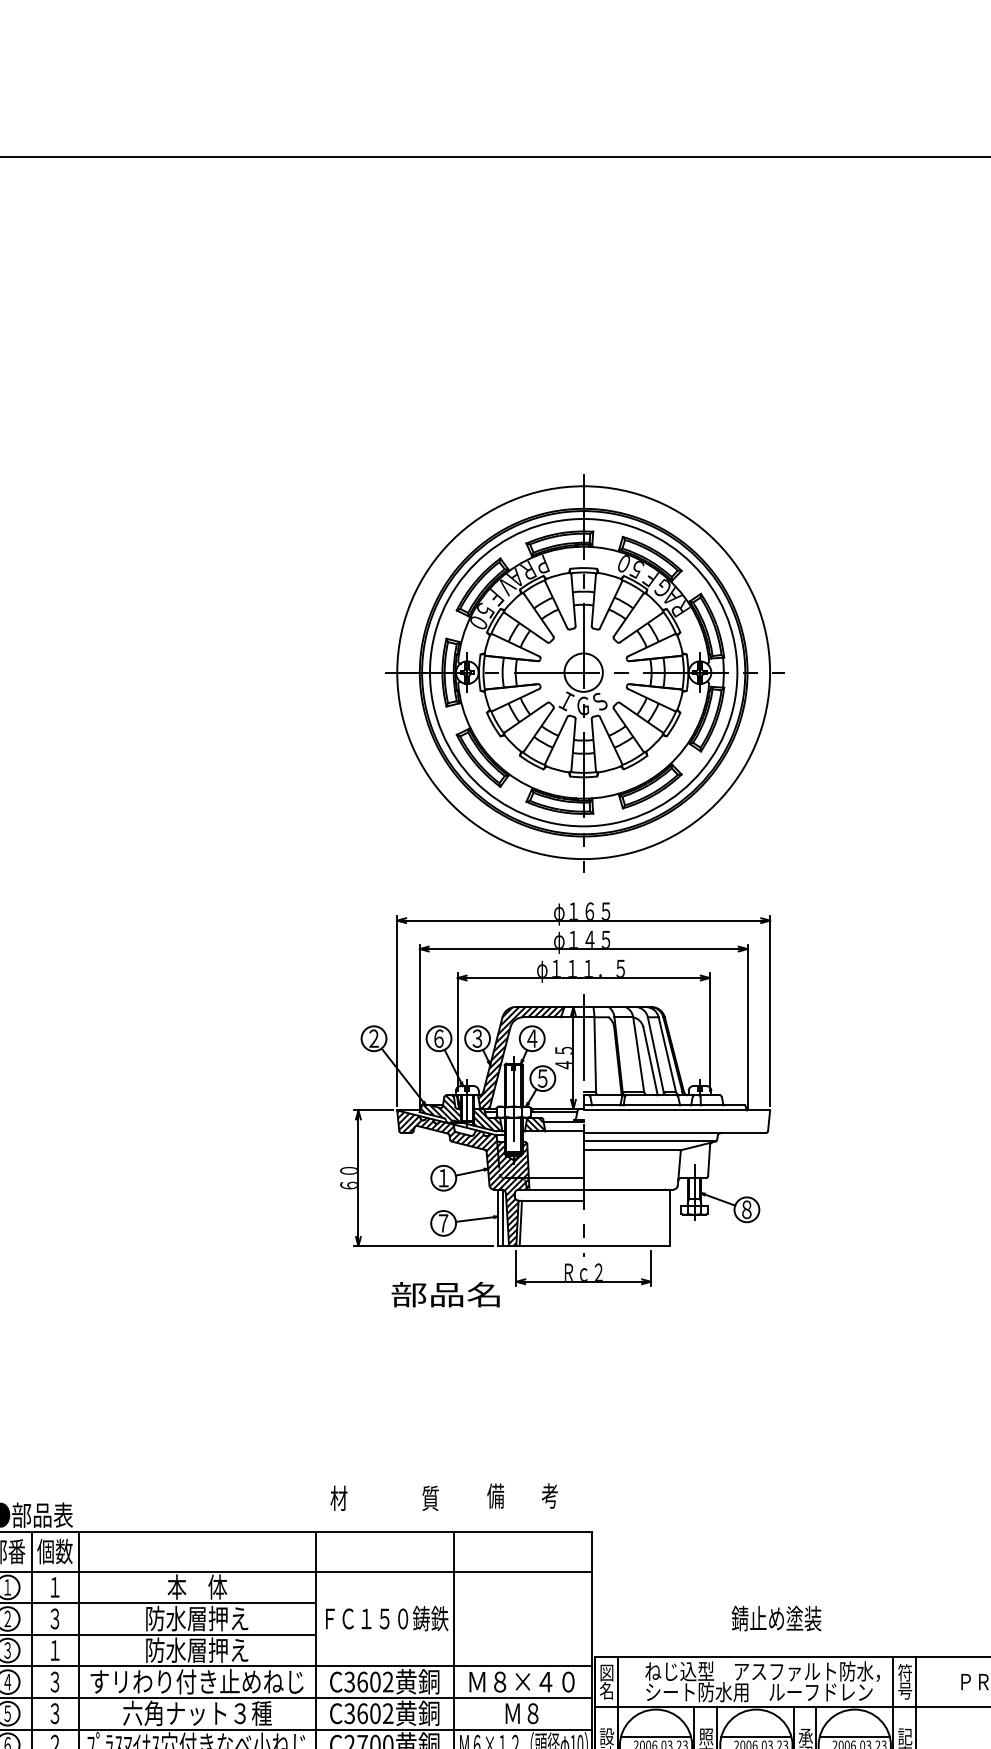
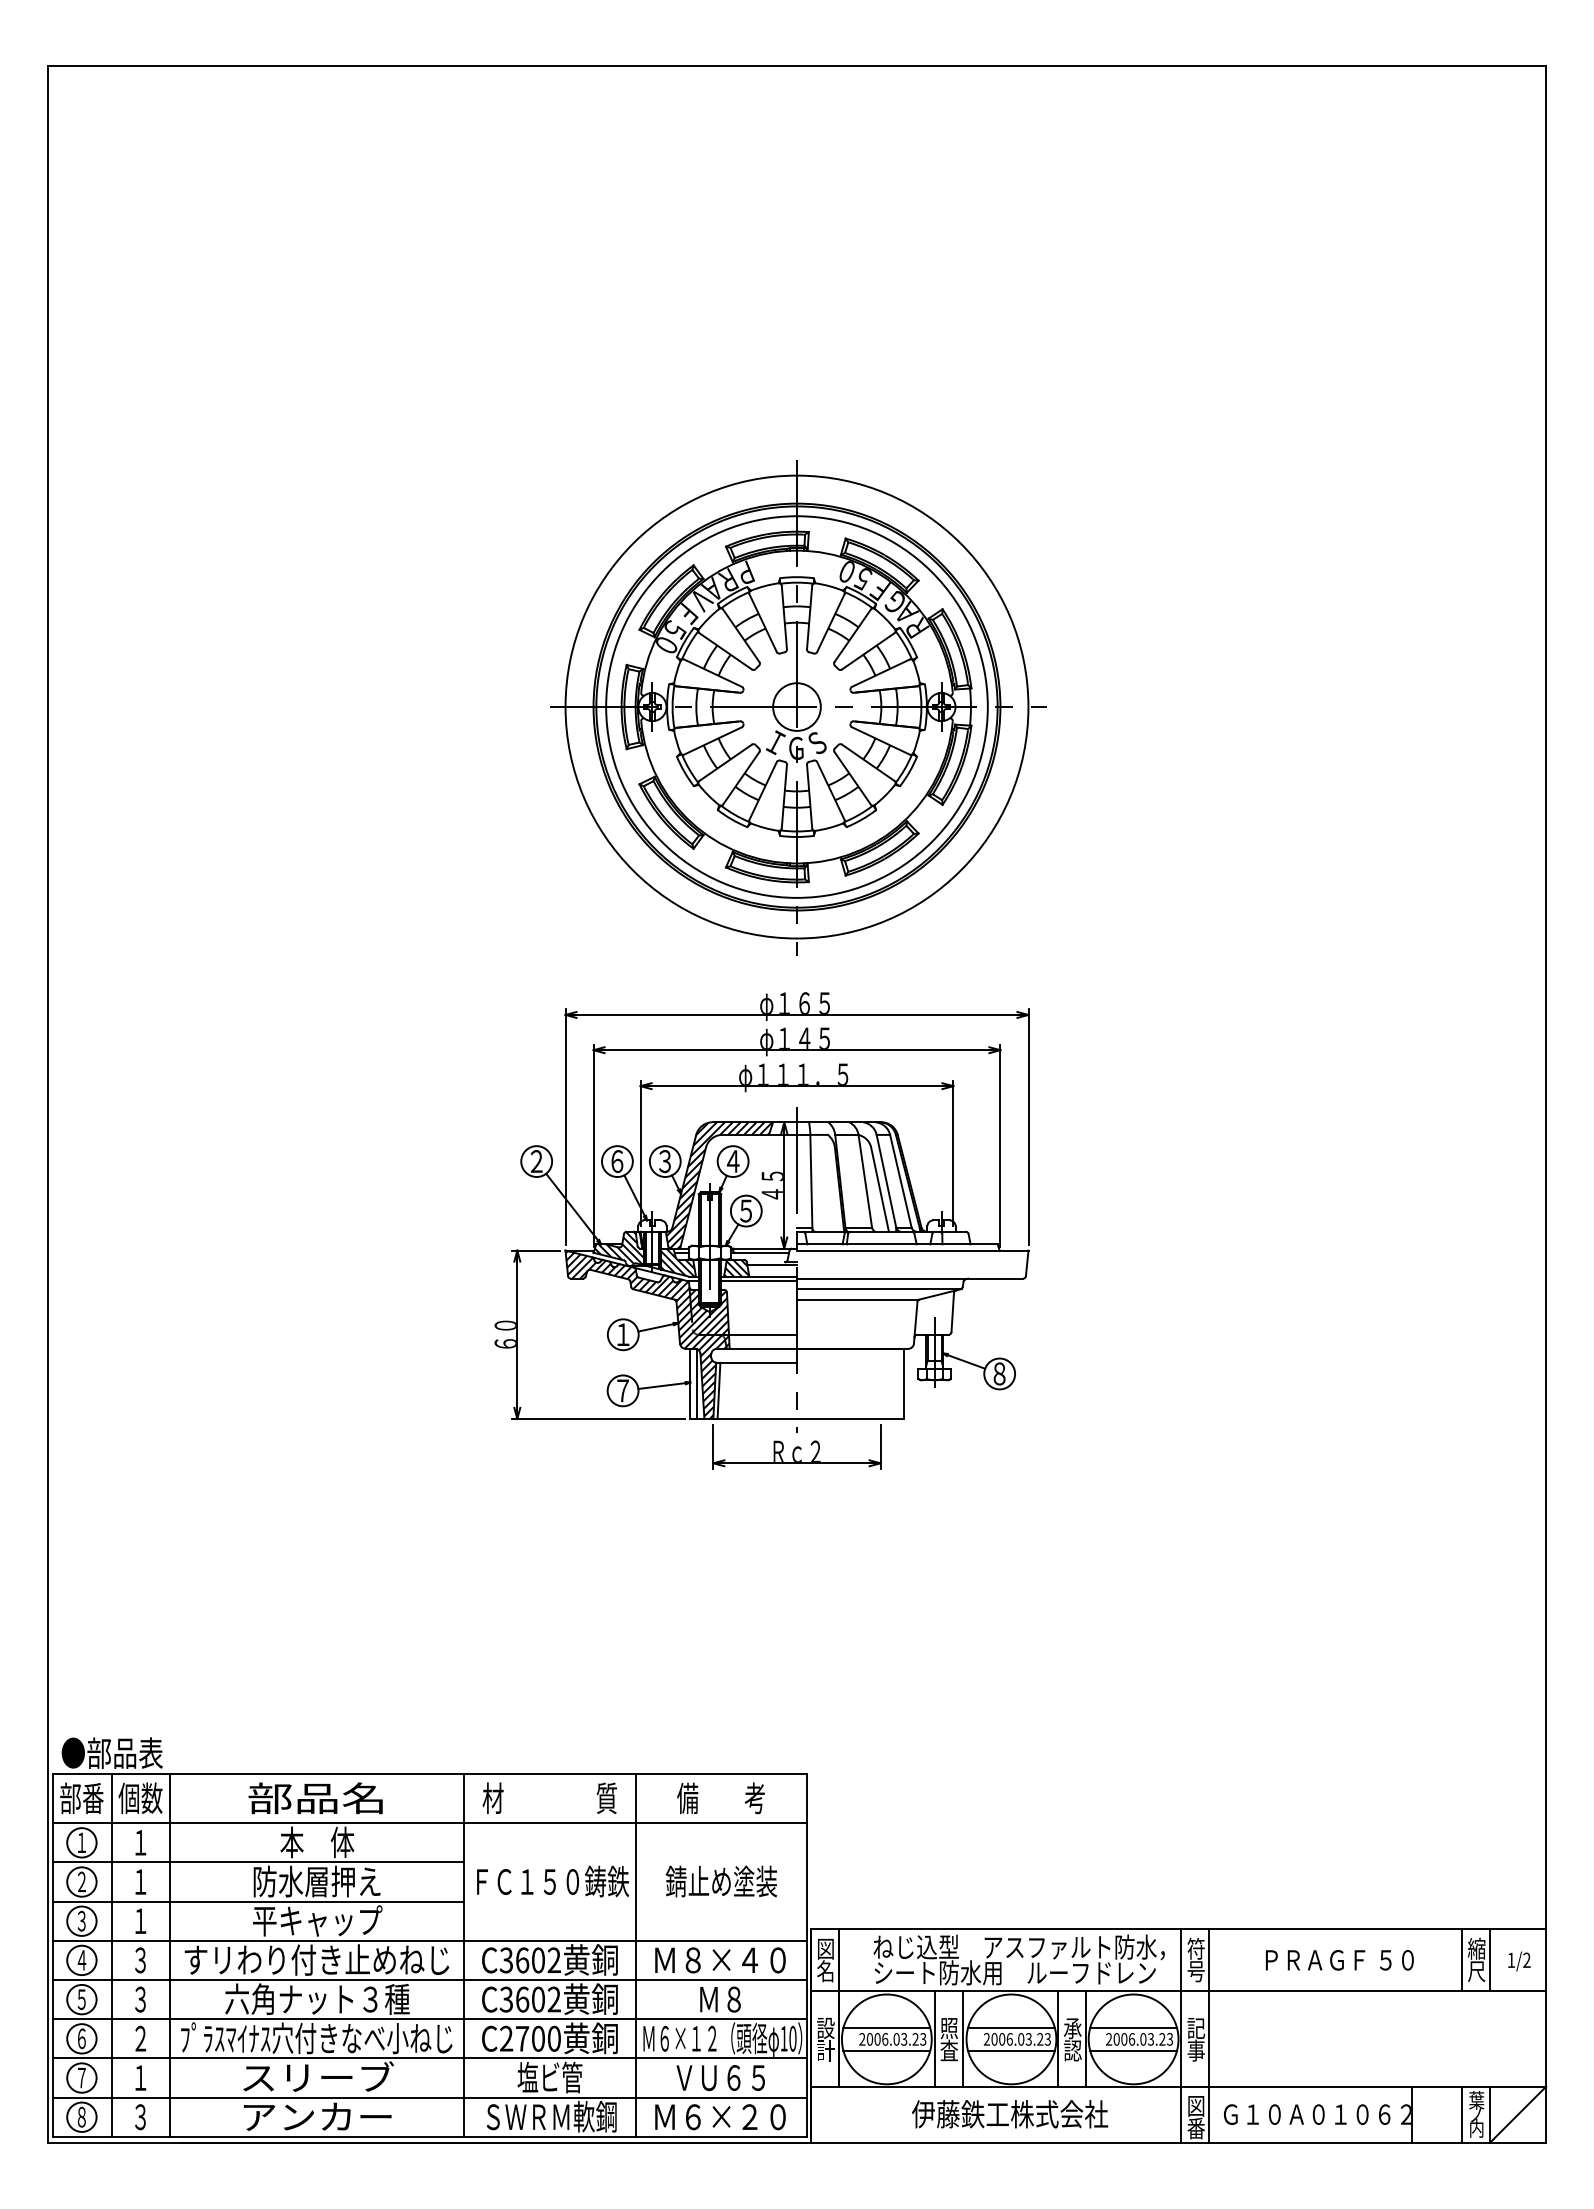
line: (552, 1135) -> (758, 1281), added
text: (445, 1294) -> (315, 1798), moved
text: (522, 1496) -> (720, 1798), moved
text: (384, 1497) -> (549, 1797), moved
text: (54, 1618) -> (140, 1881), ３ -> １
text: (776, 1618) -> (721, 1881), moved
text: (197, 1649) -> (317, 1920), 防水層押え -> 平キャップ

